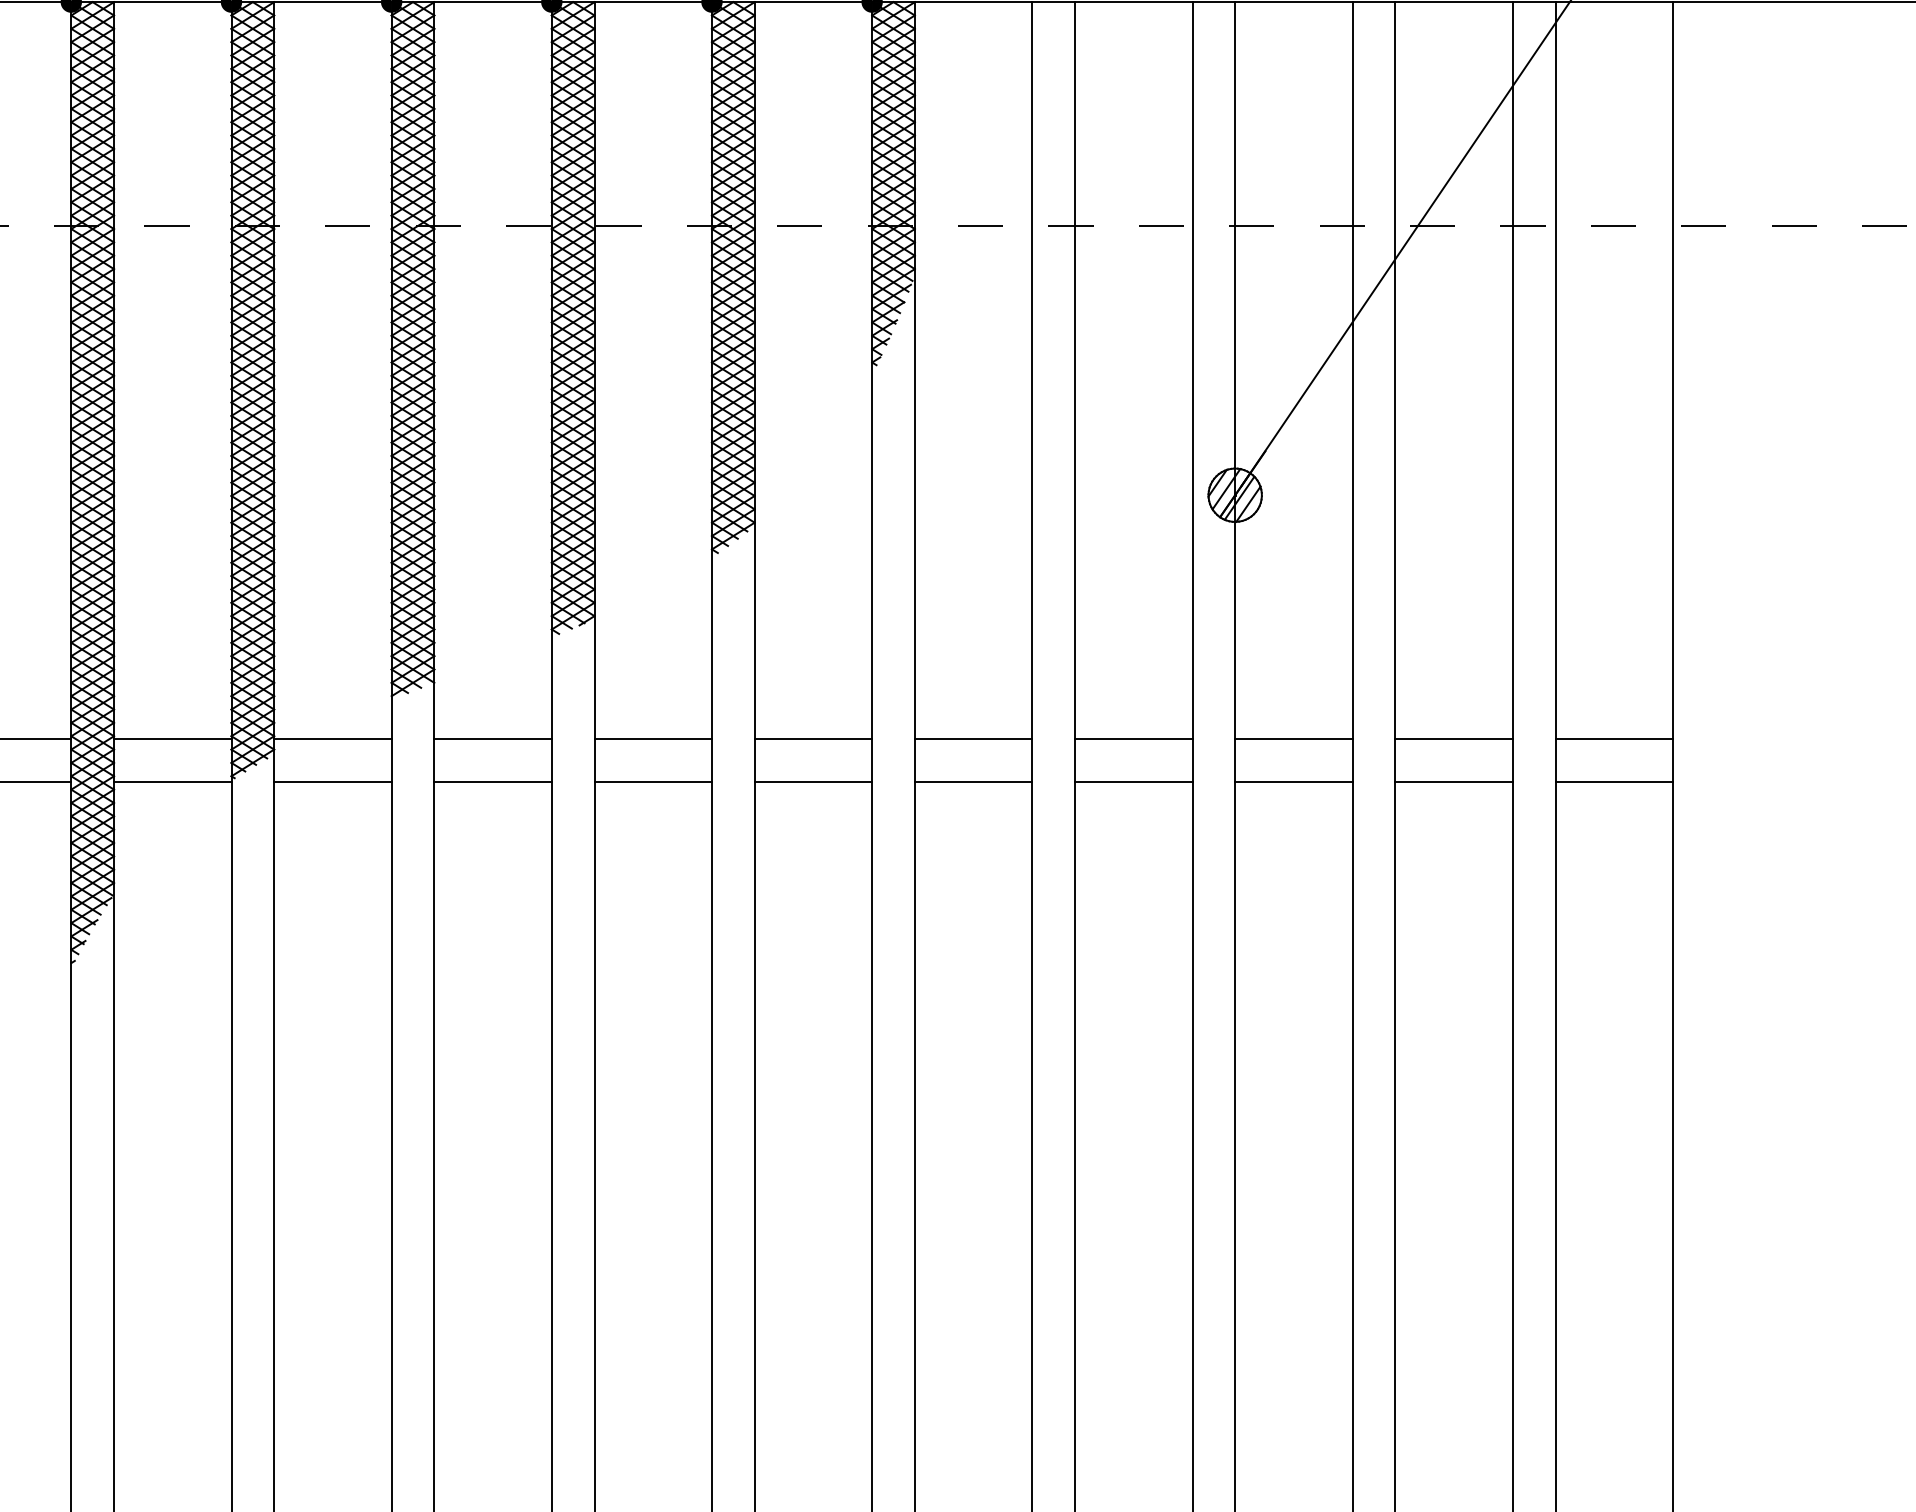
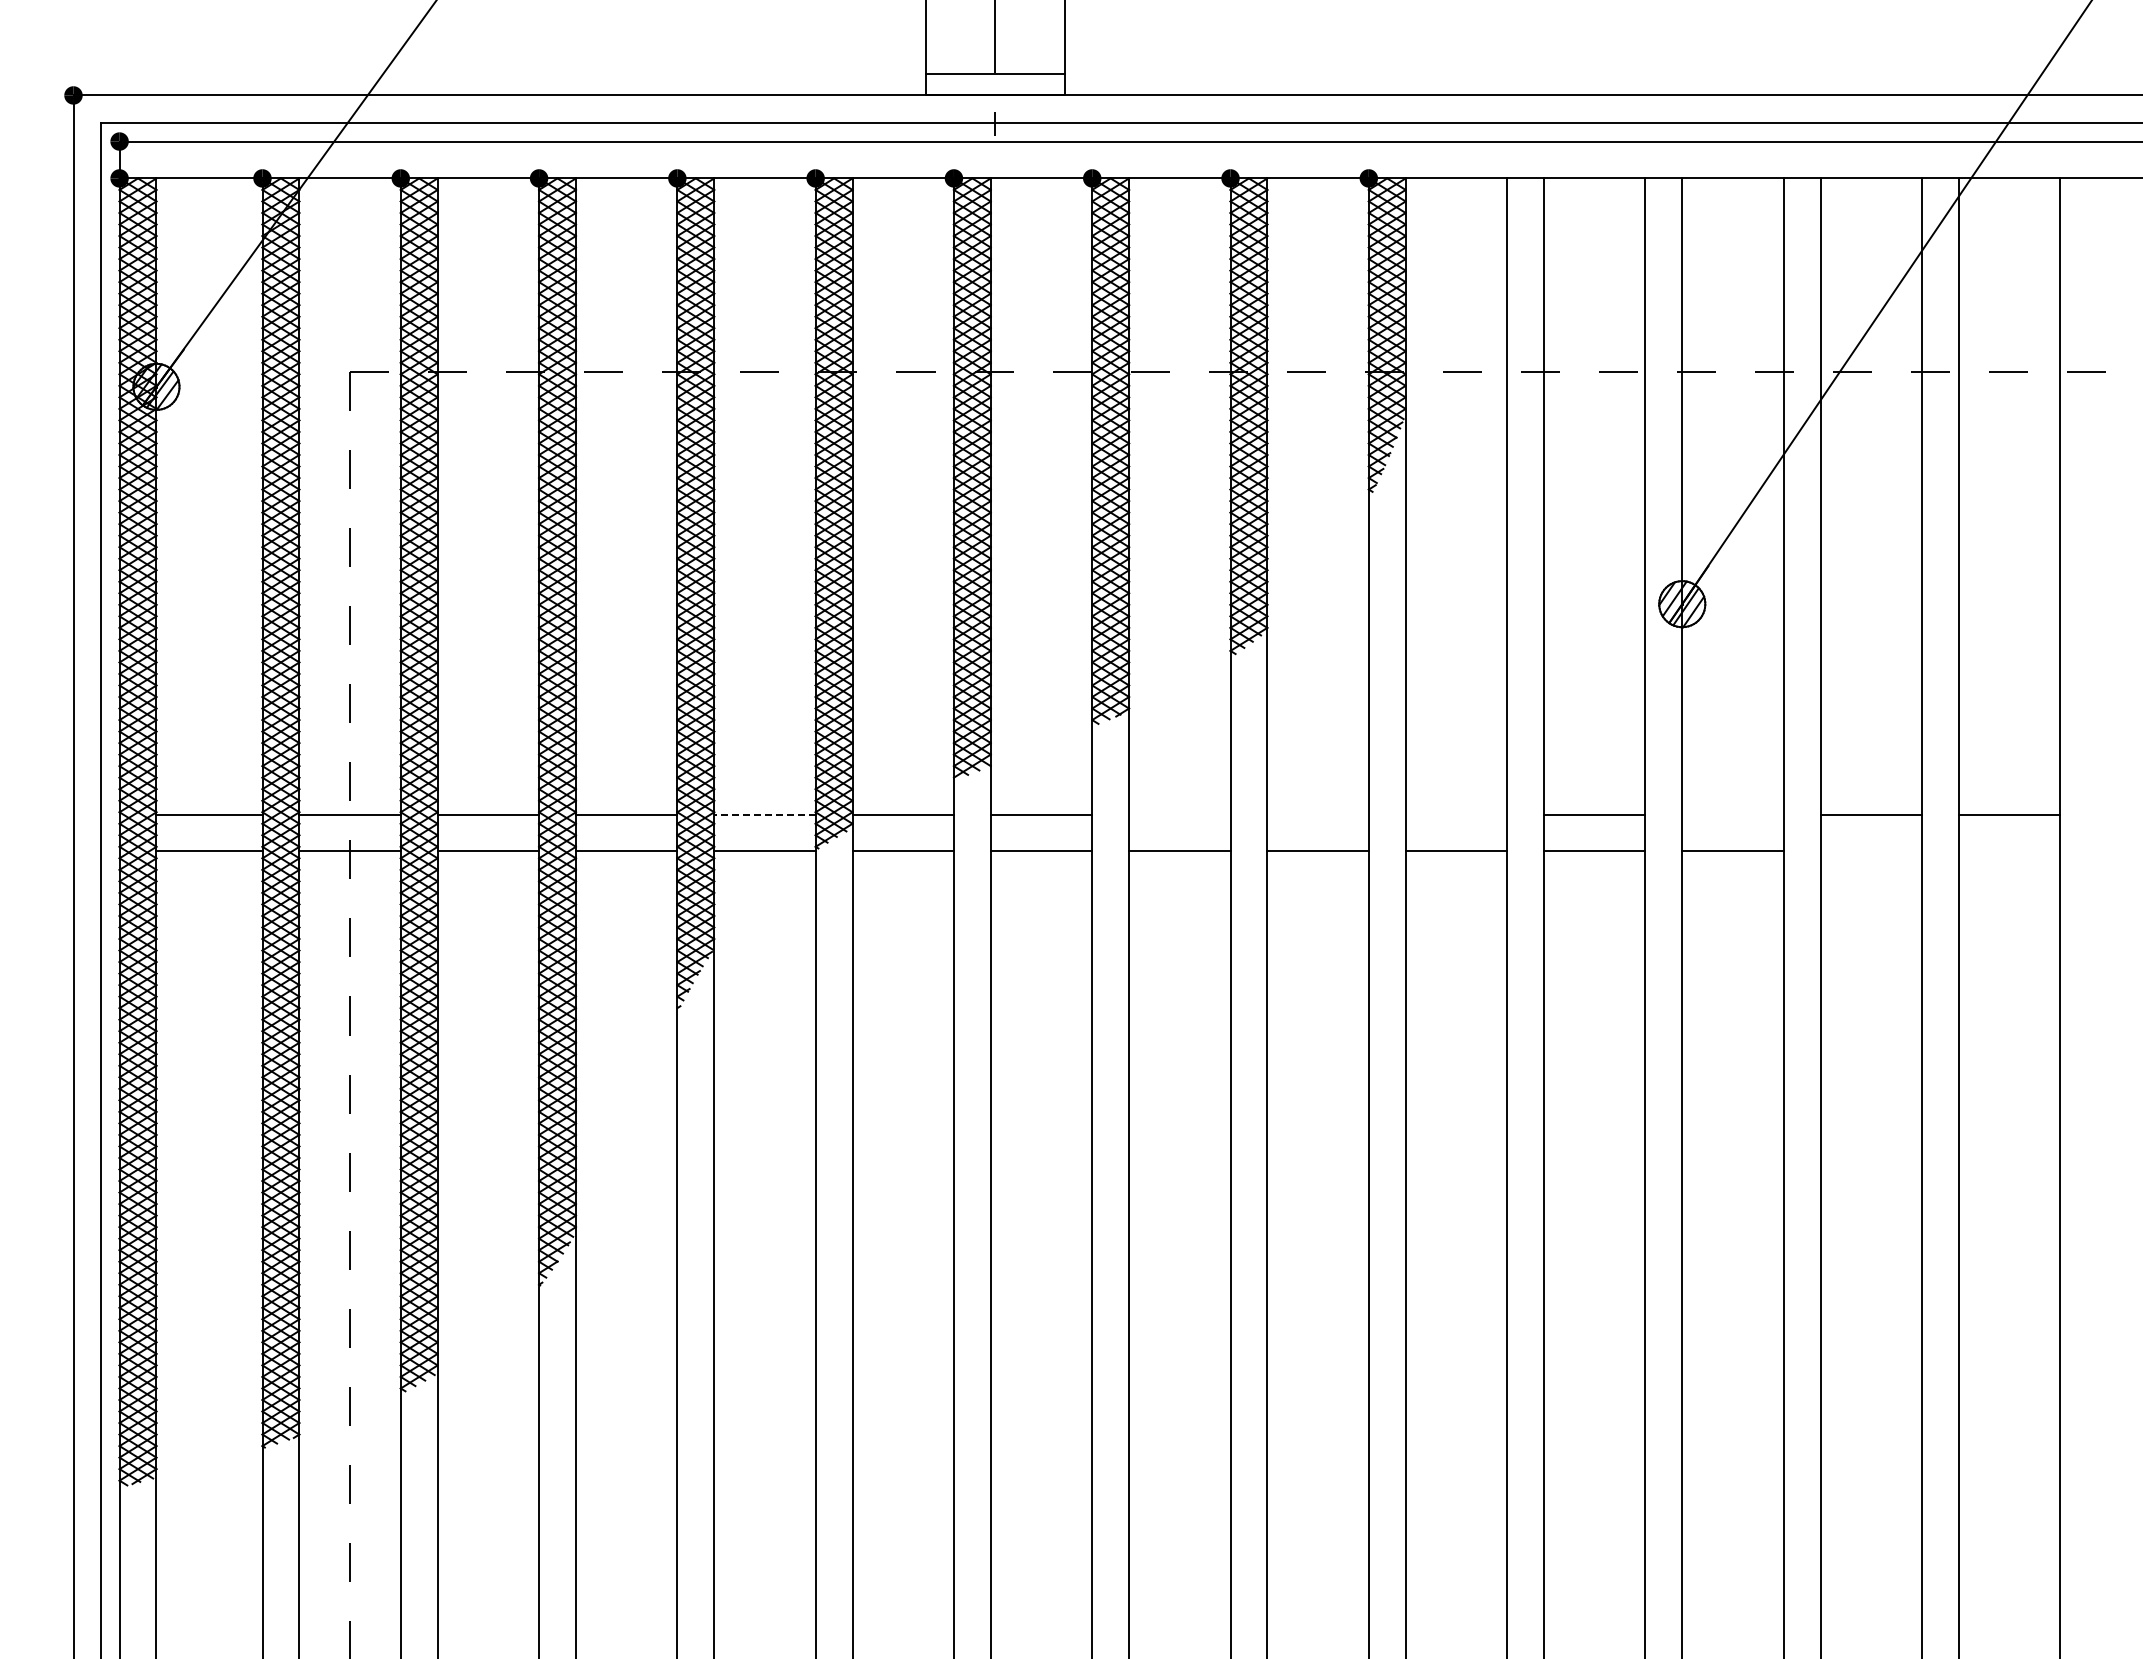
line: (172, 738) -> (764, 814), solid -> dashed
line: (652, 738) -> (1179, 814), removed
line: (812, 738) -> (1317, 814), removed
line: (973, 738) -> (1456, 814), removed
line: (1293, 738) -> (1732, 814), removed
line: (1453, 781) -> (1870, 851), removed
line: (1614, 781) -> (2009, 851), removed

